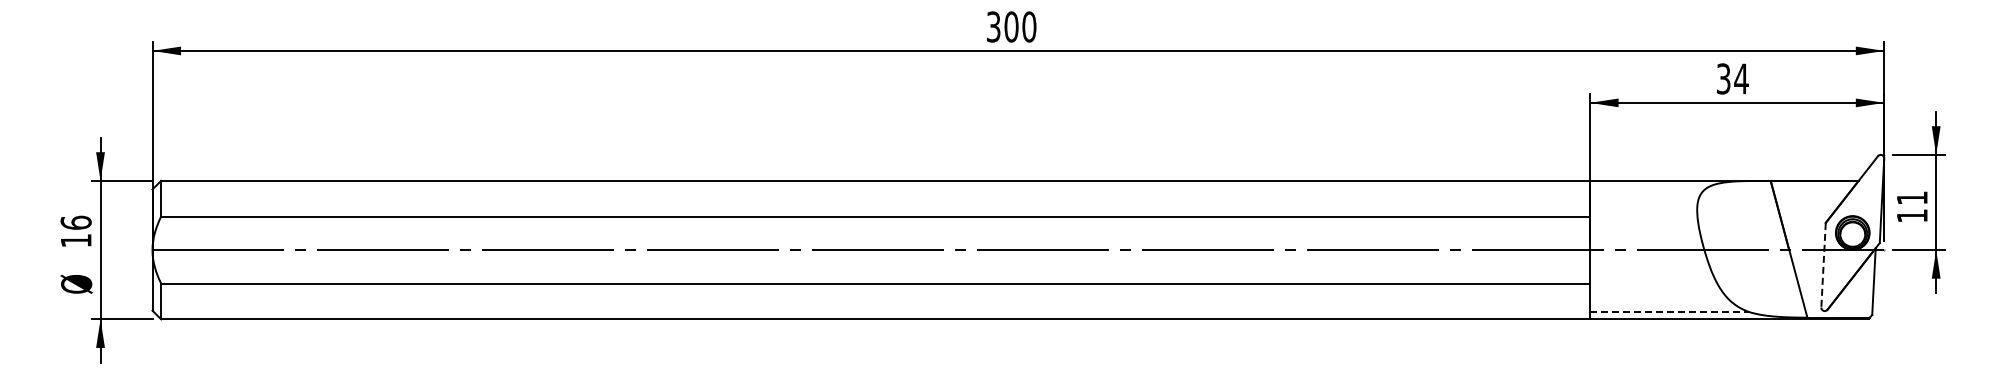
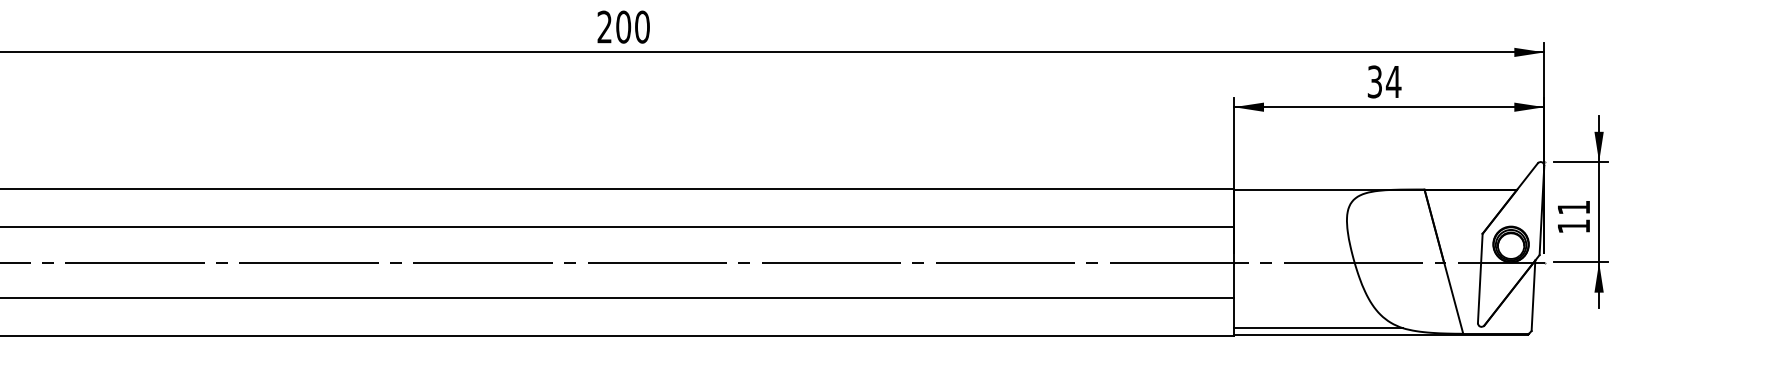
text: (993, 26) -> (604, 26), 300 -> 200
line: (1823, 265) -> (1480, 278), dashed -> solid
line: (1670, 312) -> (1318, 328), dashed -> solid

